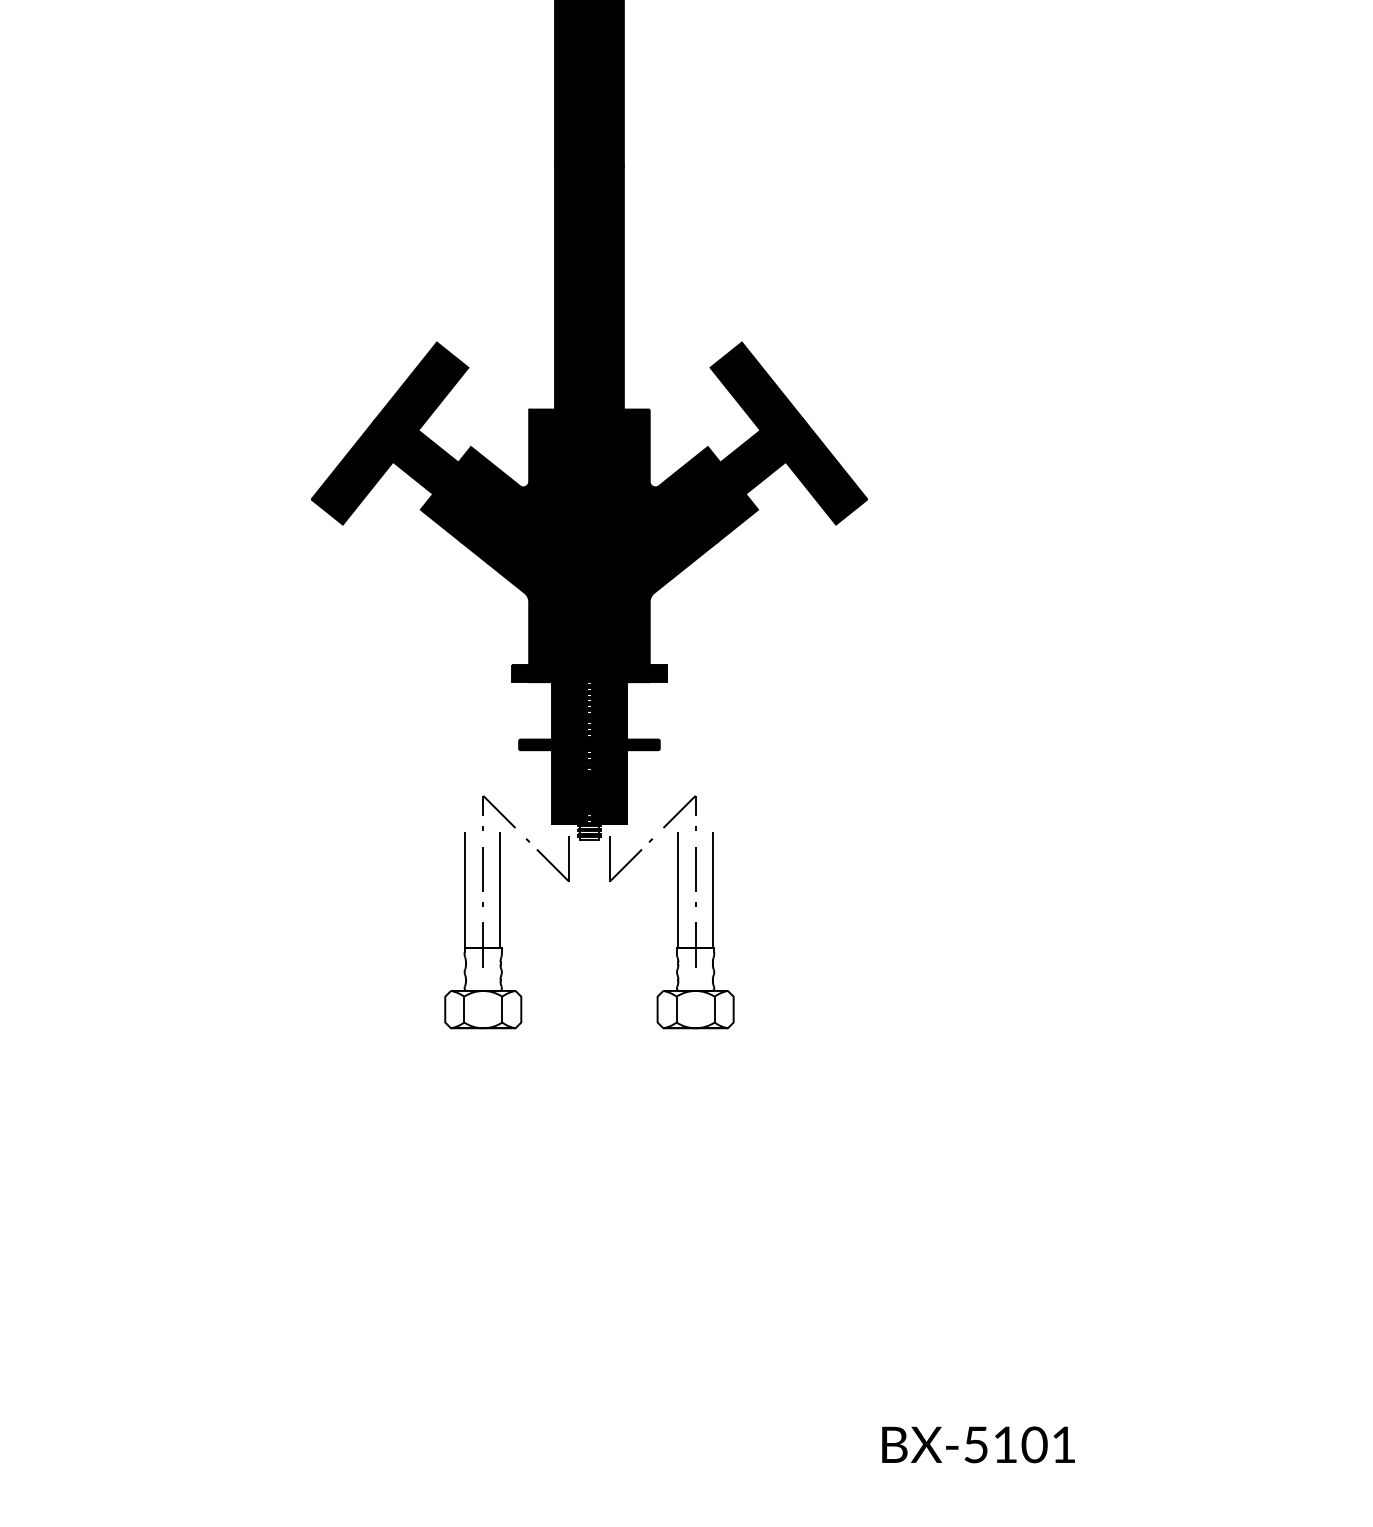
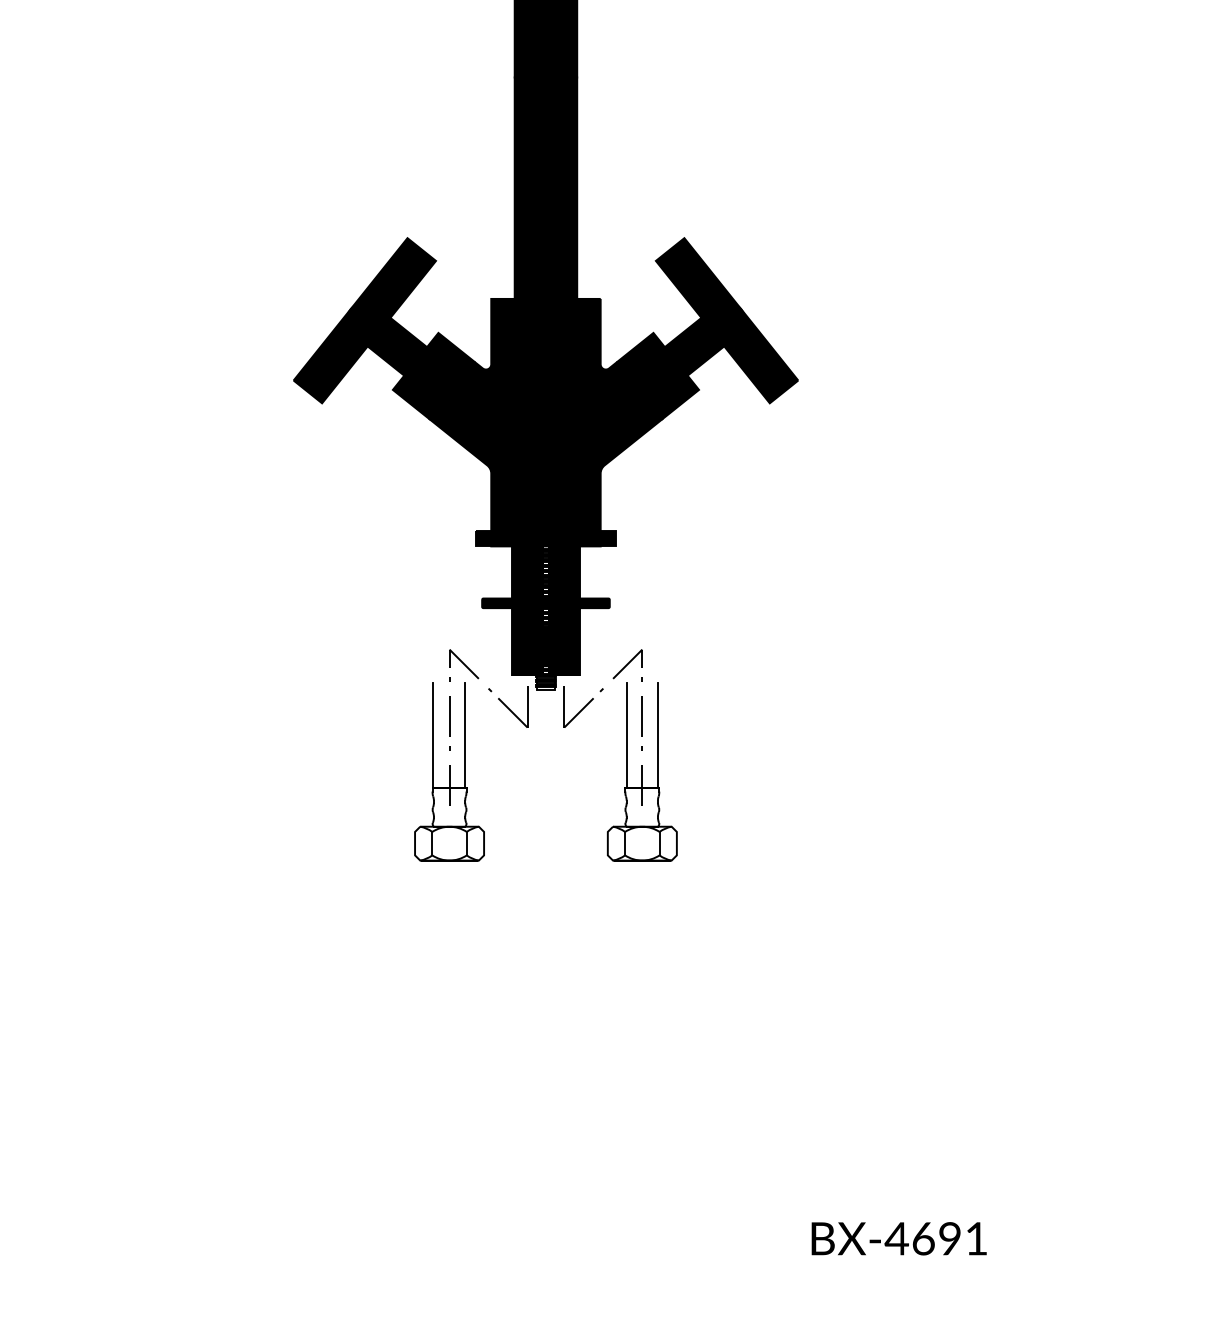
text: (1004, 1444) -> (922, 1238), BX-5101 -> BX-4691

